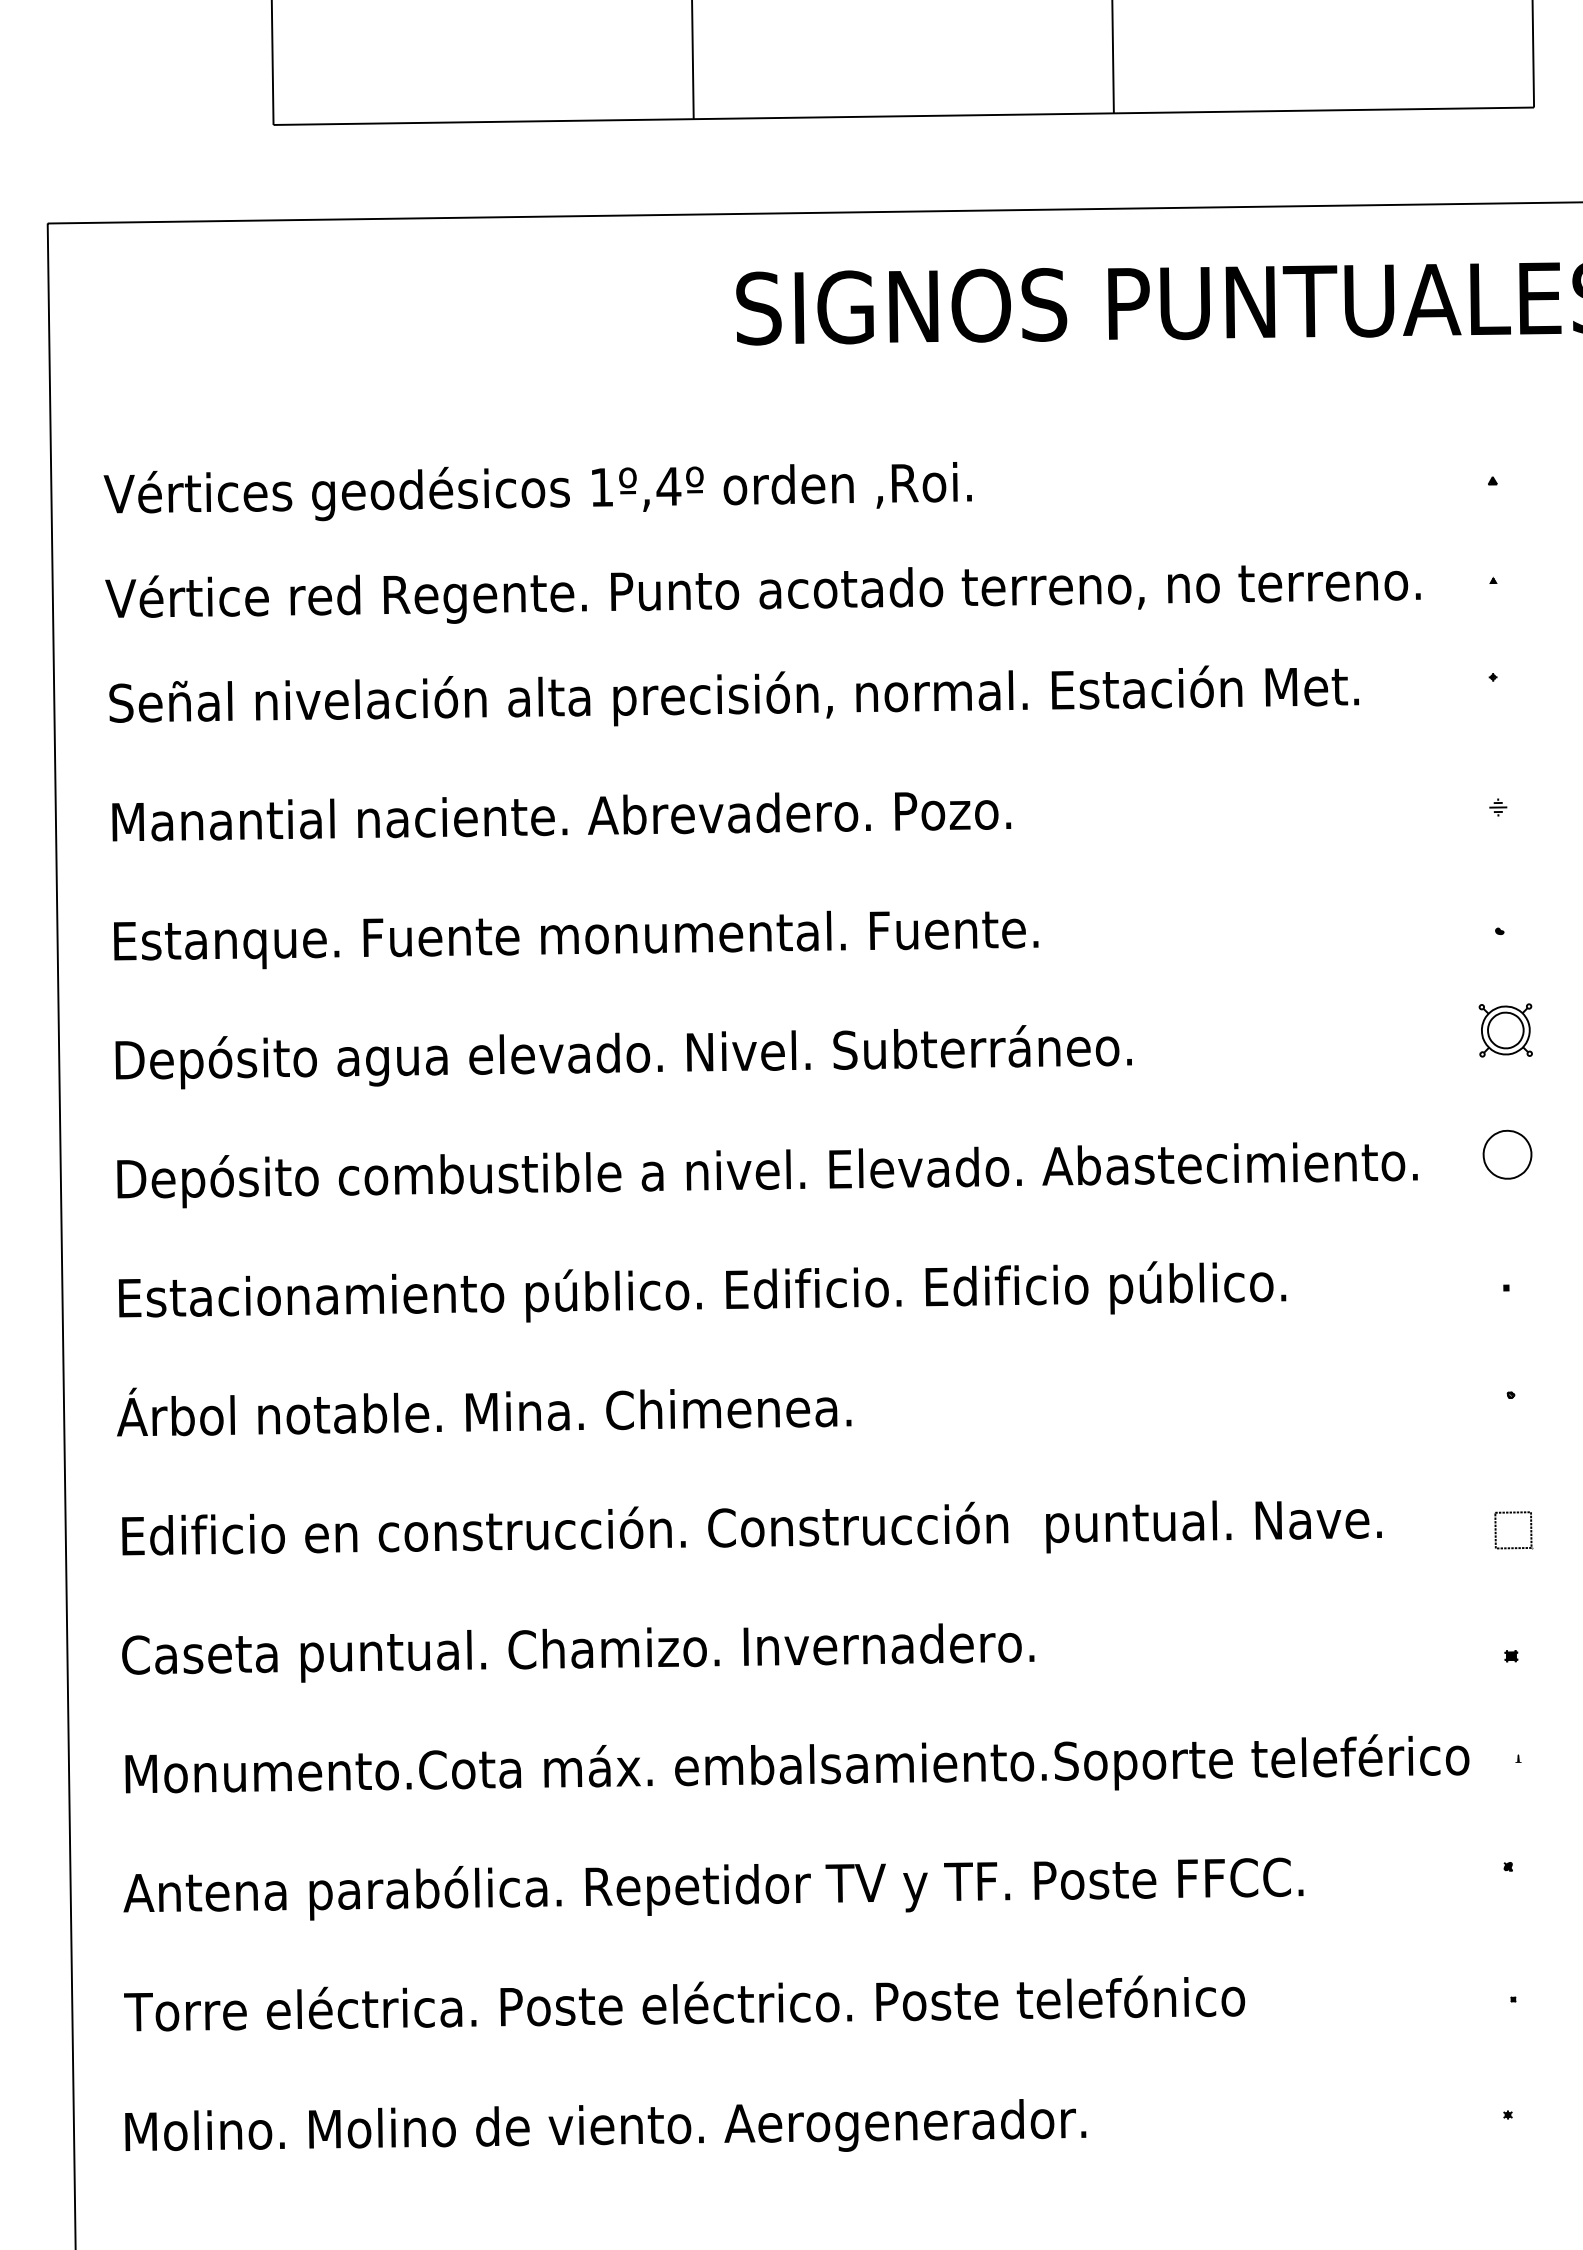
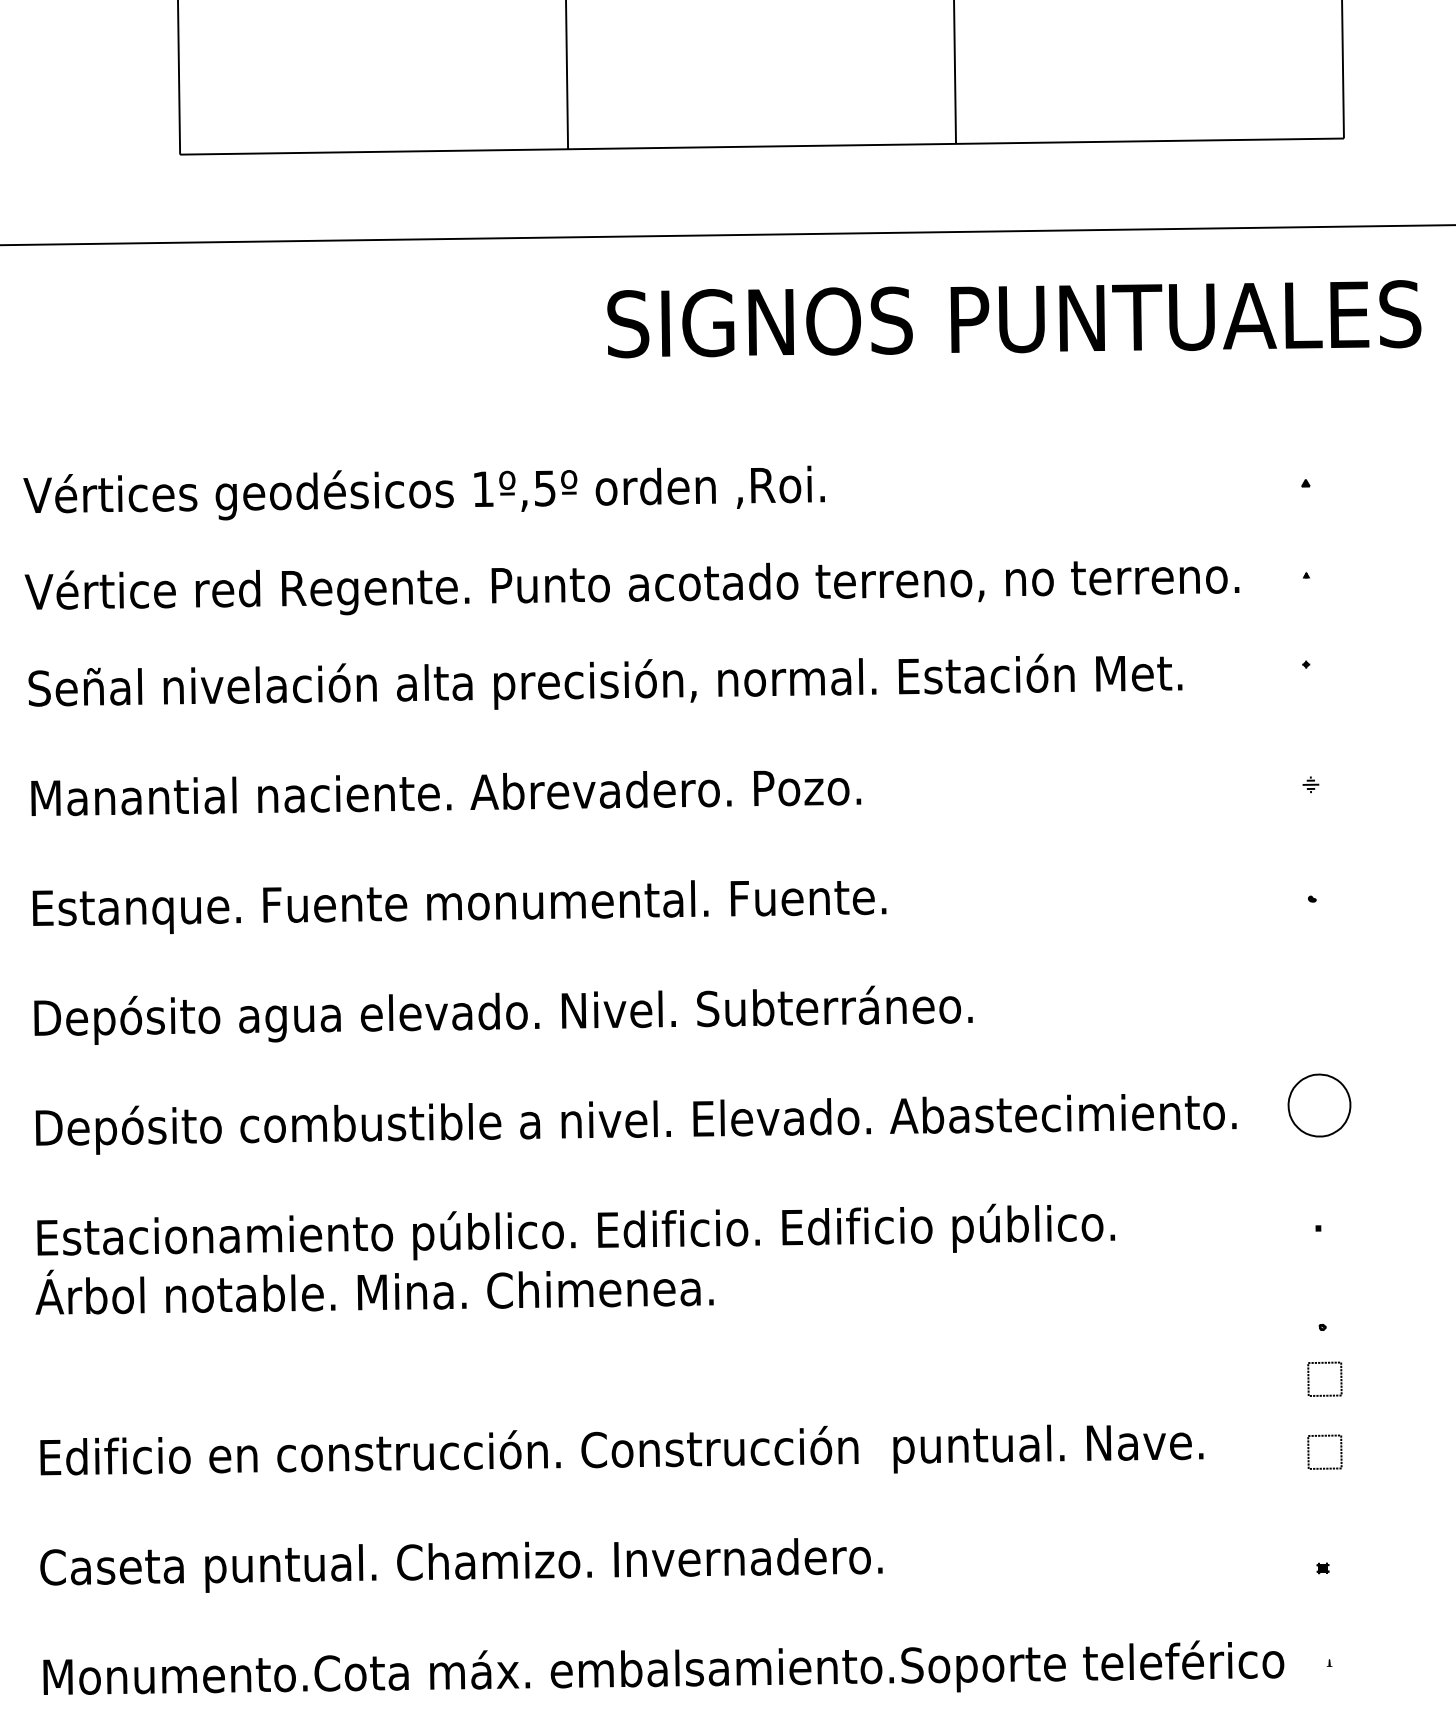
text: (668, 486) -> (544, 488), 1º,4º -> 1º,5º
part: (1505, 1030) -> (1317, 990), removed
part: (1507, 1154) -> (1319, 1105), size x1.4
text: (484, 1411) -> (374, 1291), moved
part: (1513, 1434) -> (1324, 1363), added

